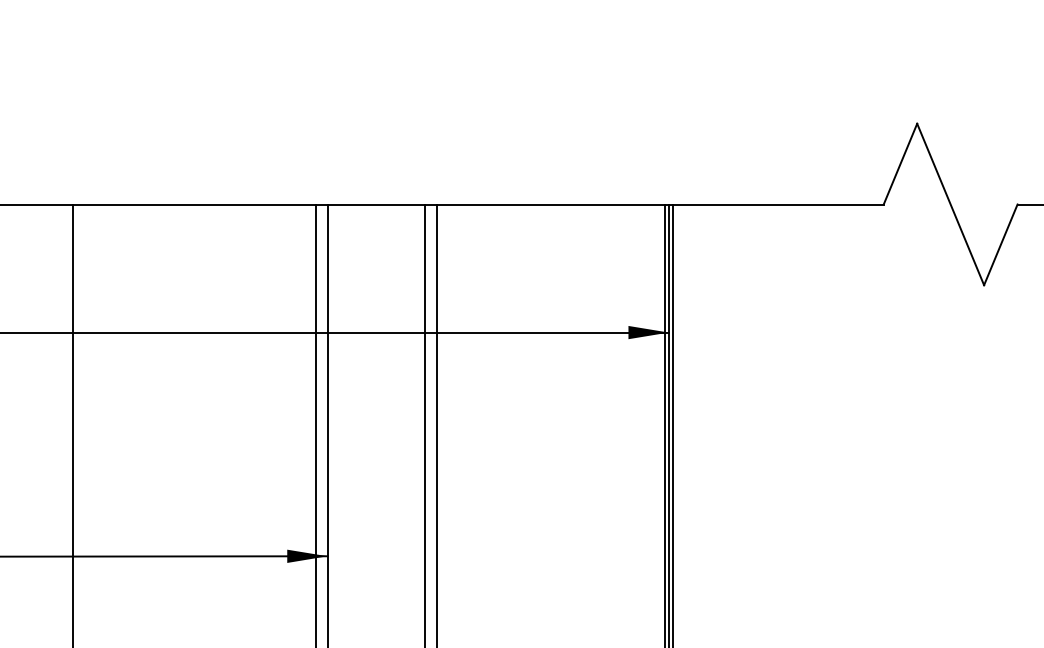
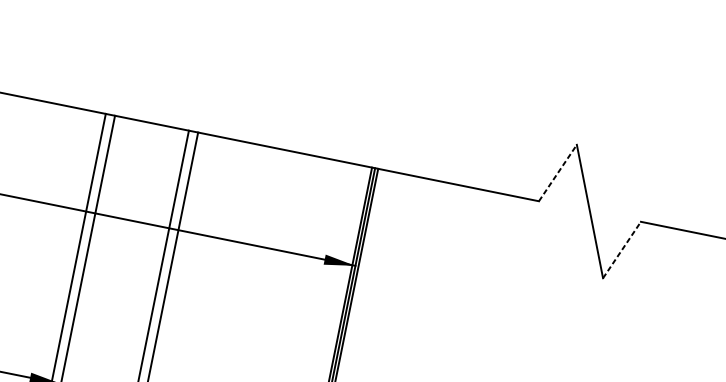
line: (900, 164) -> (557, 173), solid -> dashed
line: (1000, 244) -> (621, 249), solid -> dashed

